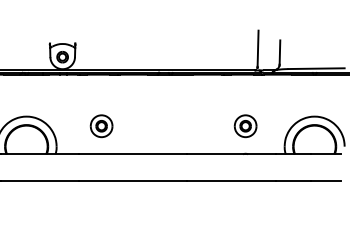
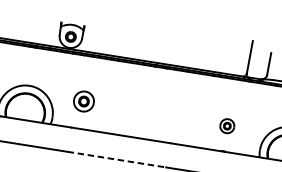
part: (101, 126) -> (83, 101), moved
part: (245, 126) -> (227, 126), size x0.7
line: (133, 180) -> (117, 159), solid -> dashed

